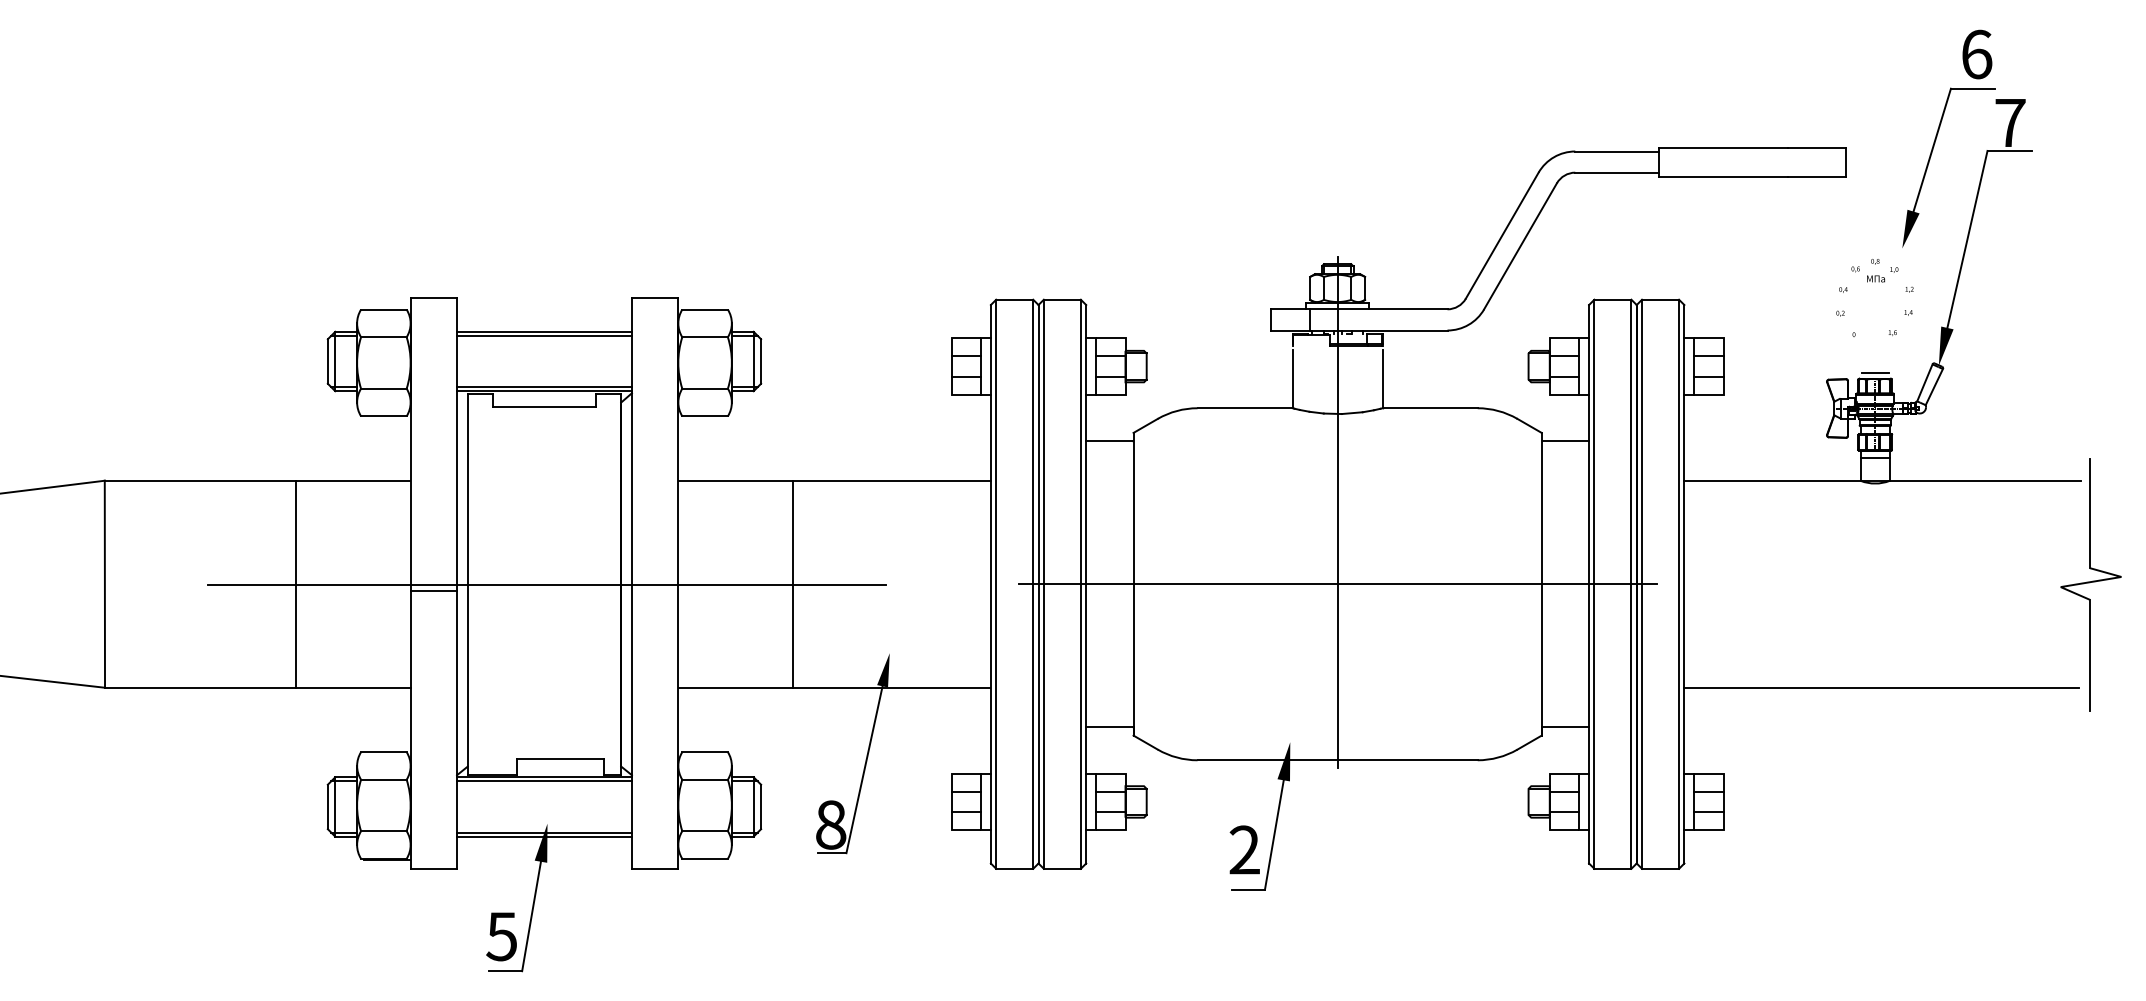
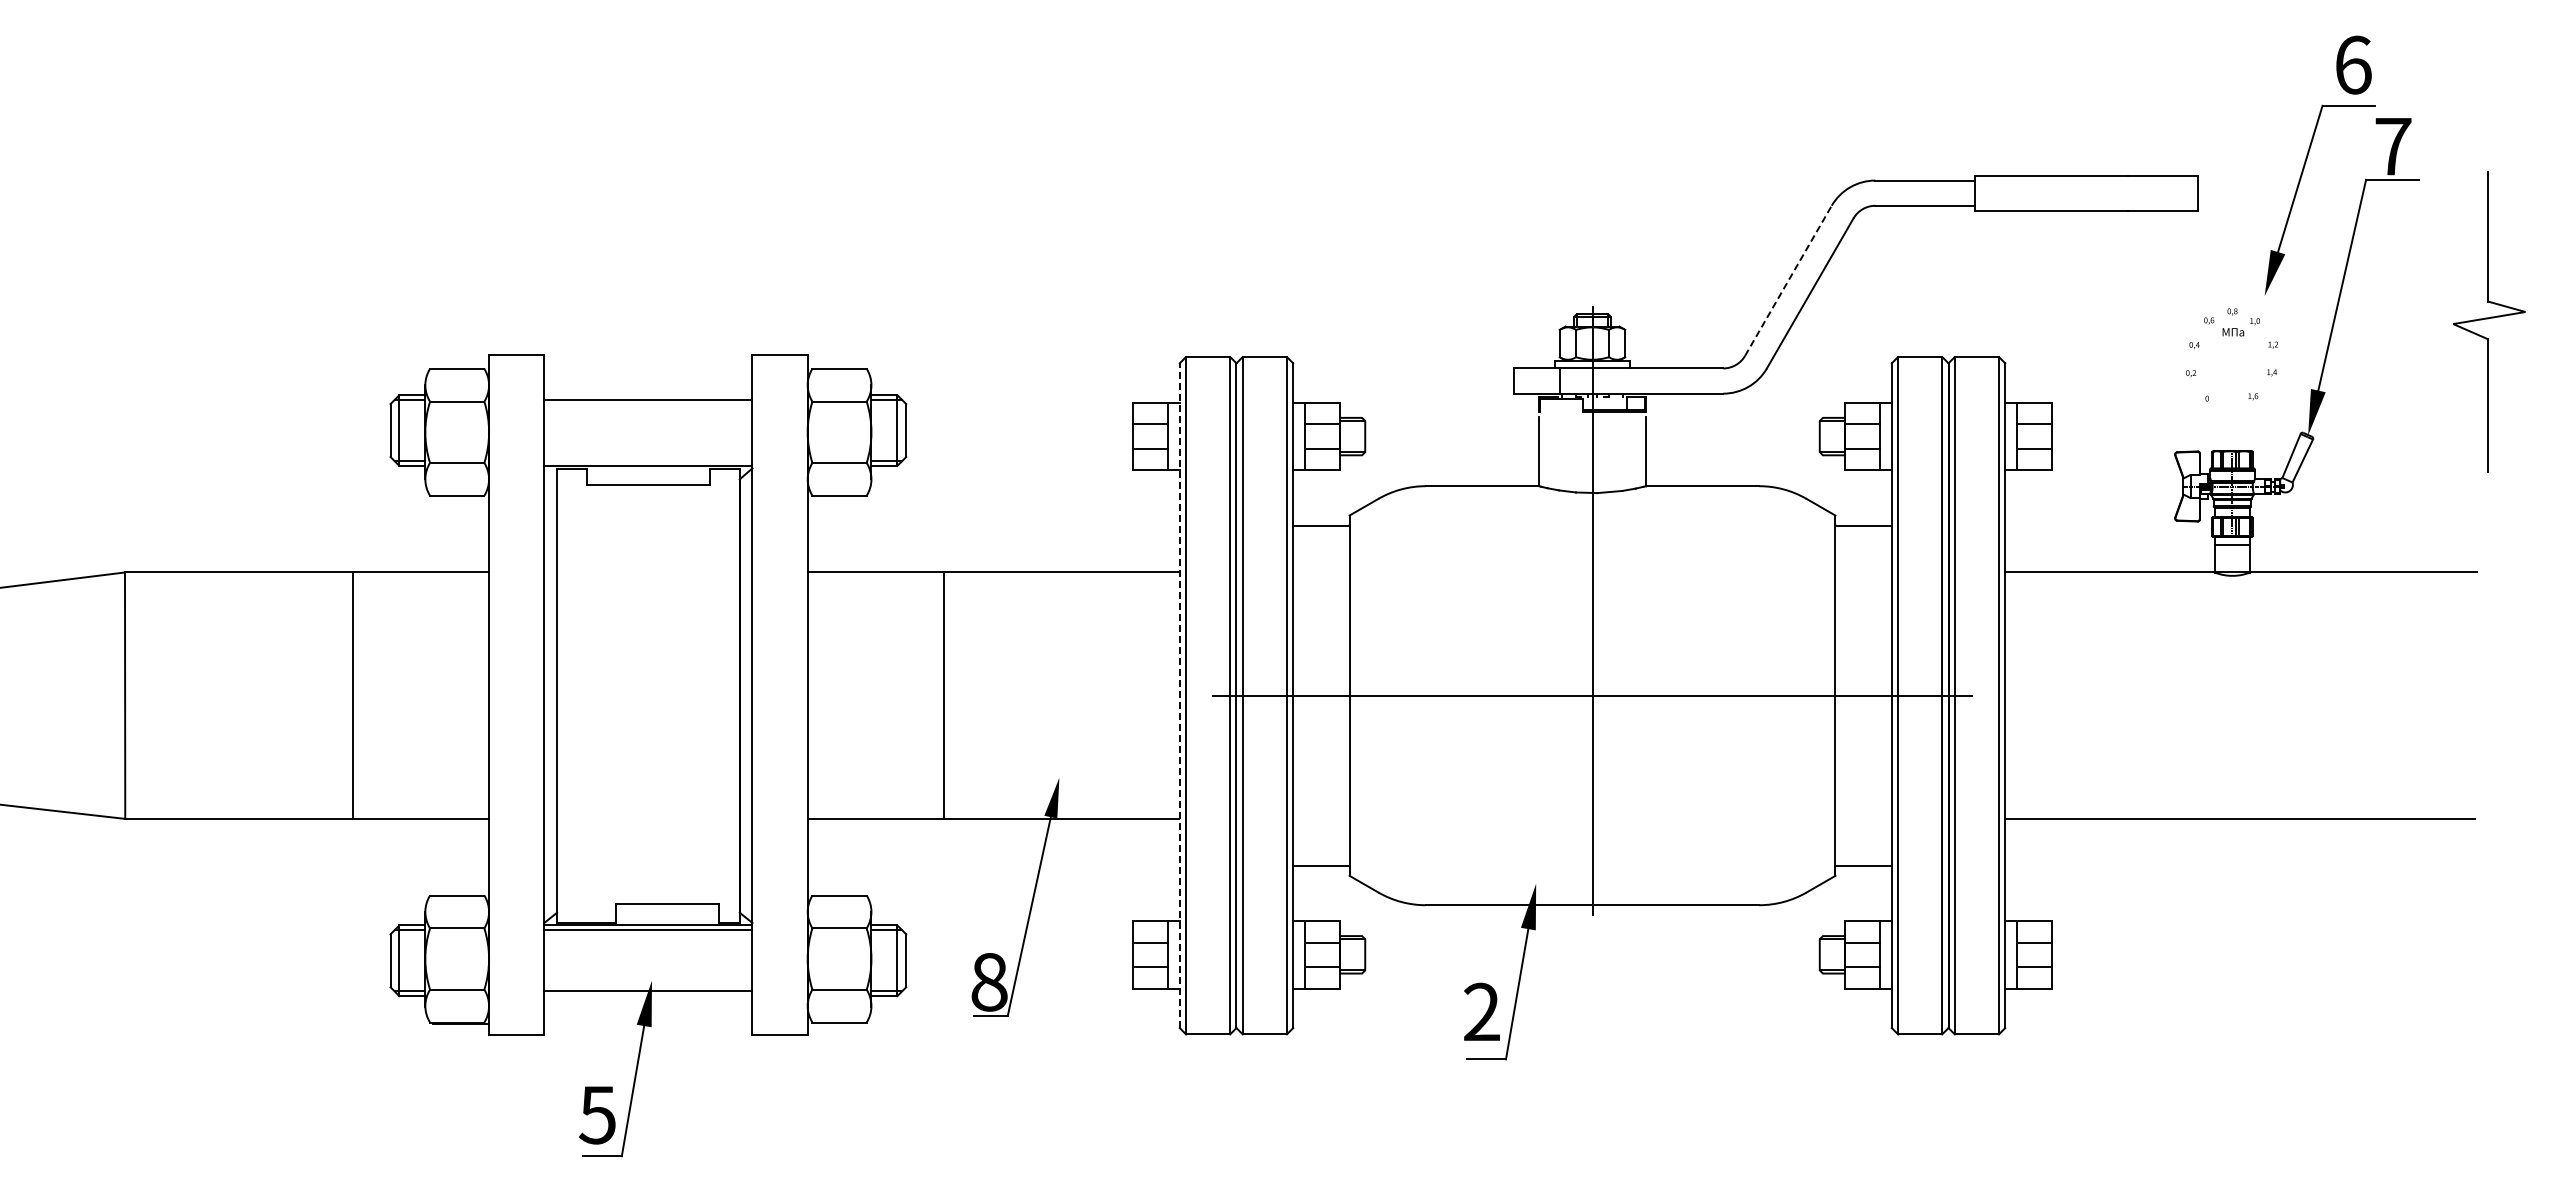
line: (1502, 235) -> (1788, 280), solid -> dashed
line: (544, 332) -> (648, 395), removed
line: (1875, 373) -> (2232, 444), removed
line: (544, 387) -> (648, 461), removed
line: (546, 584) -> (650, 696), removed
line: (990, 584) -> (1179, 695), solid -> dashed
part: (2091, 584) -> (2489, 321), moved
line: (433, 590) -> (516, 703), removed
line: (544, 836) -> (648, 996), removed

